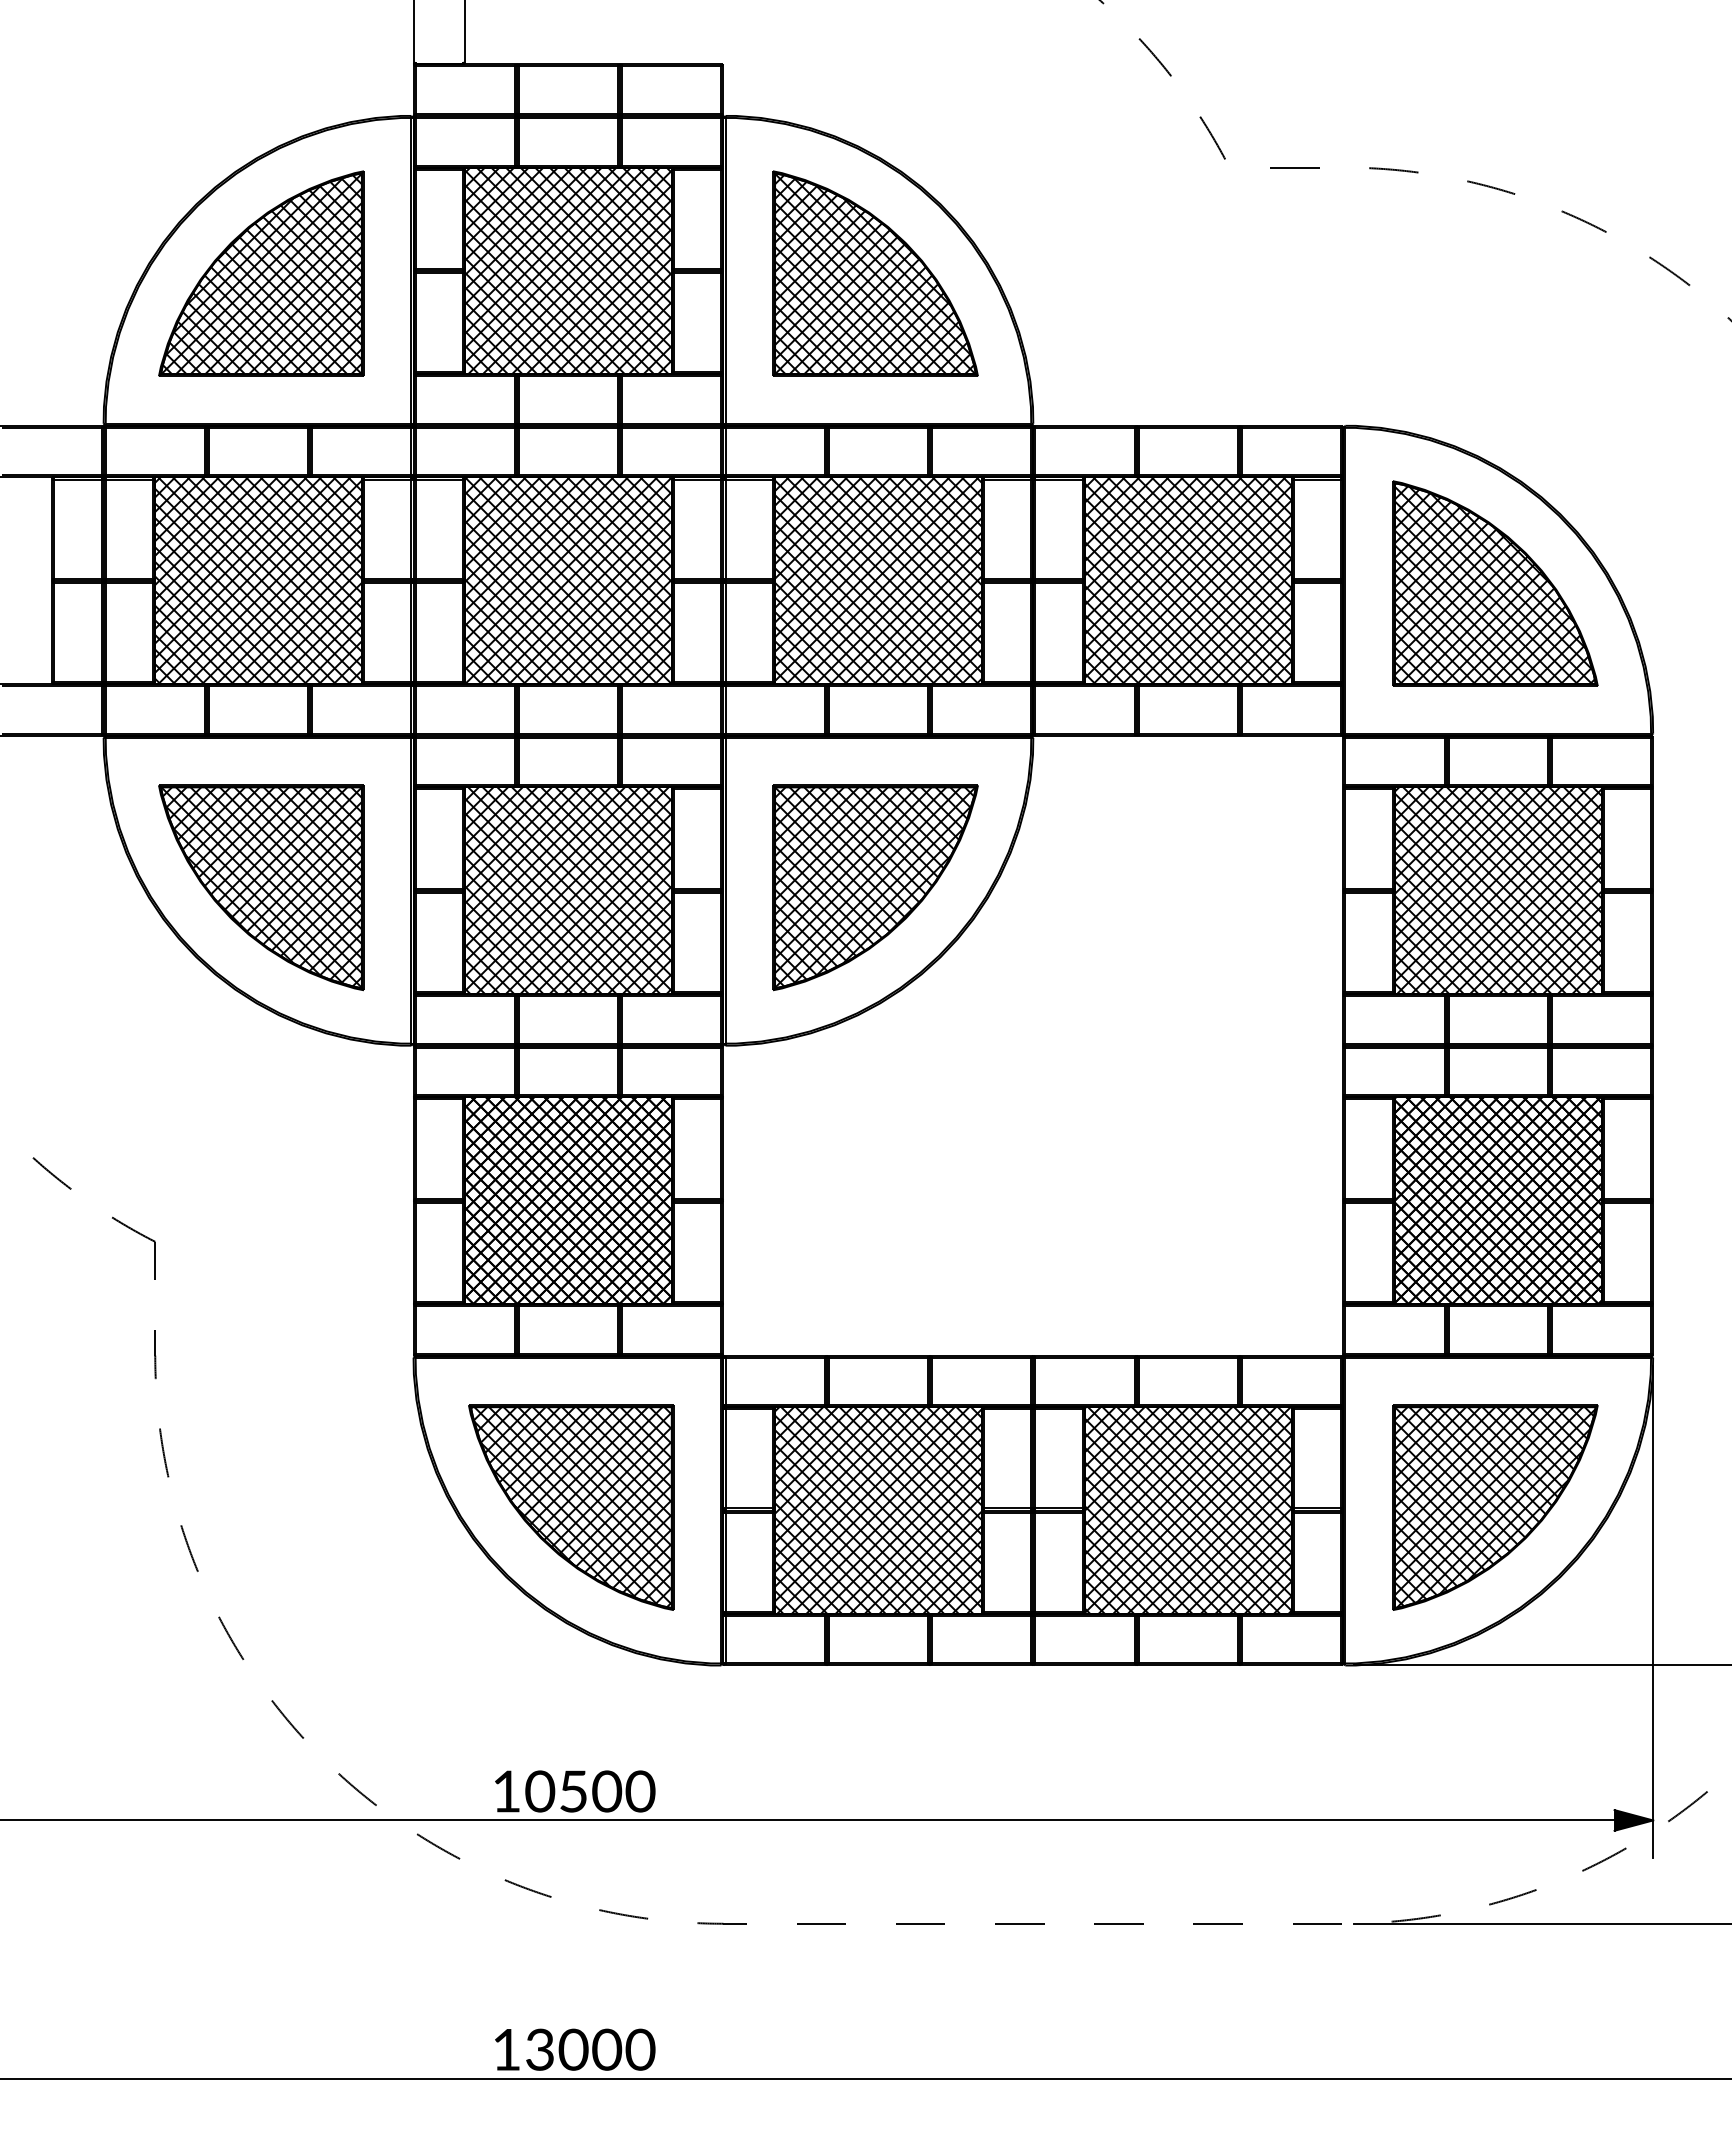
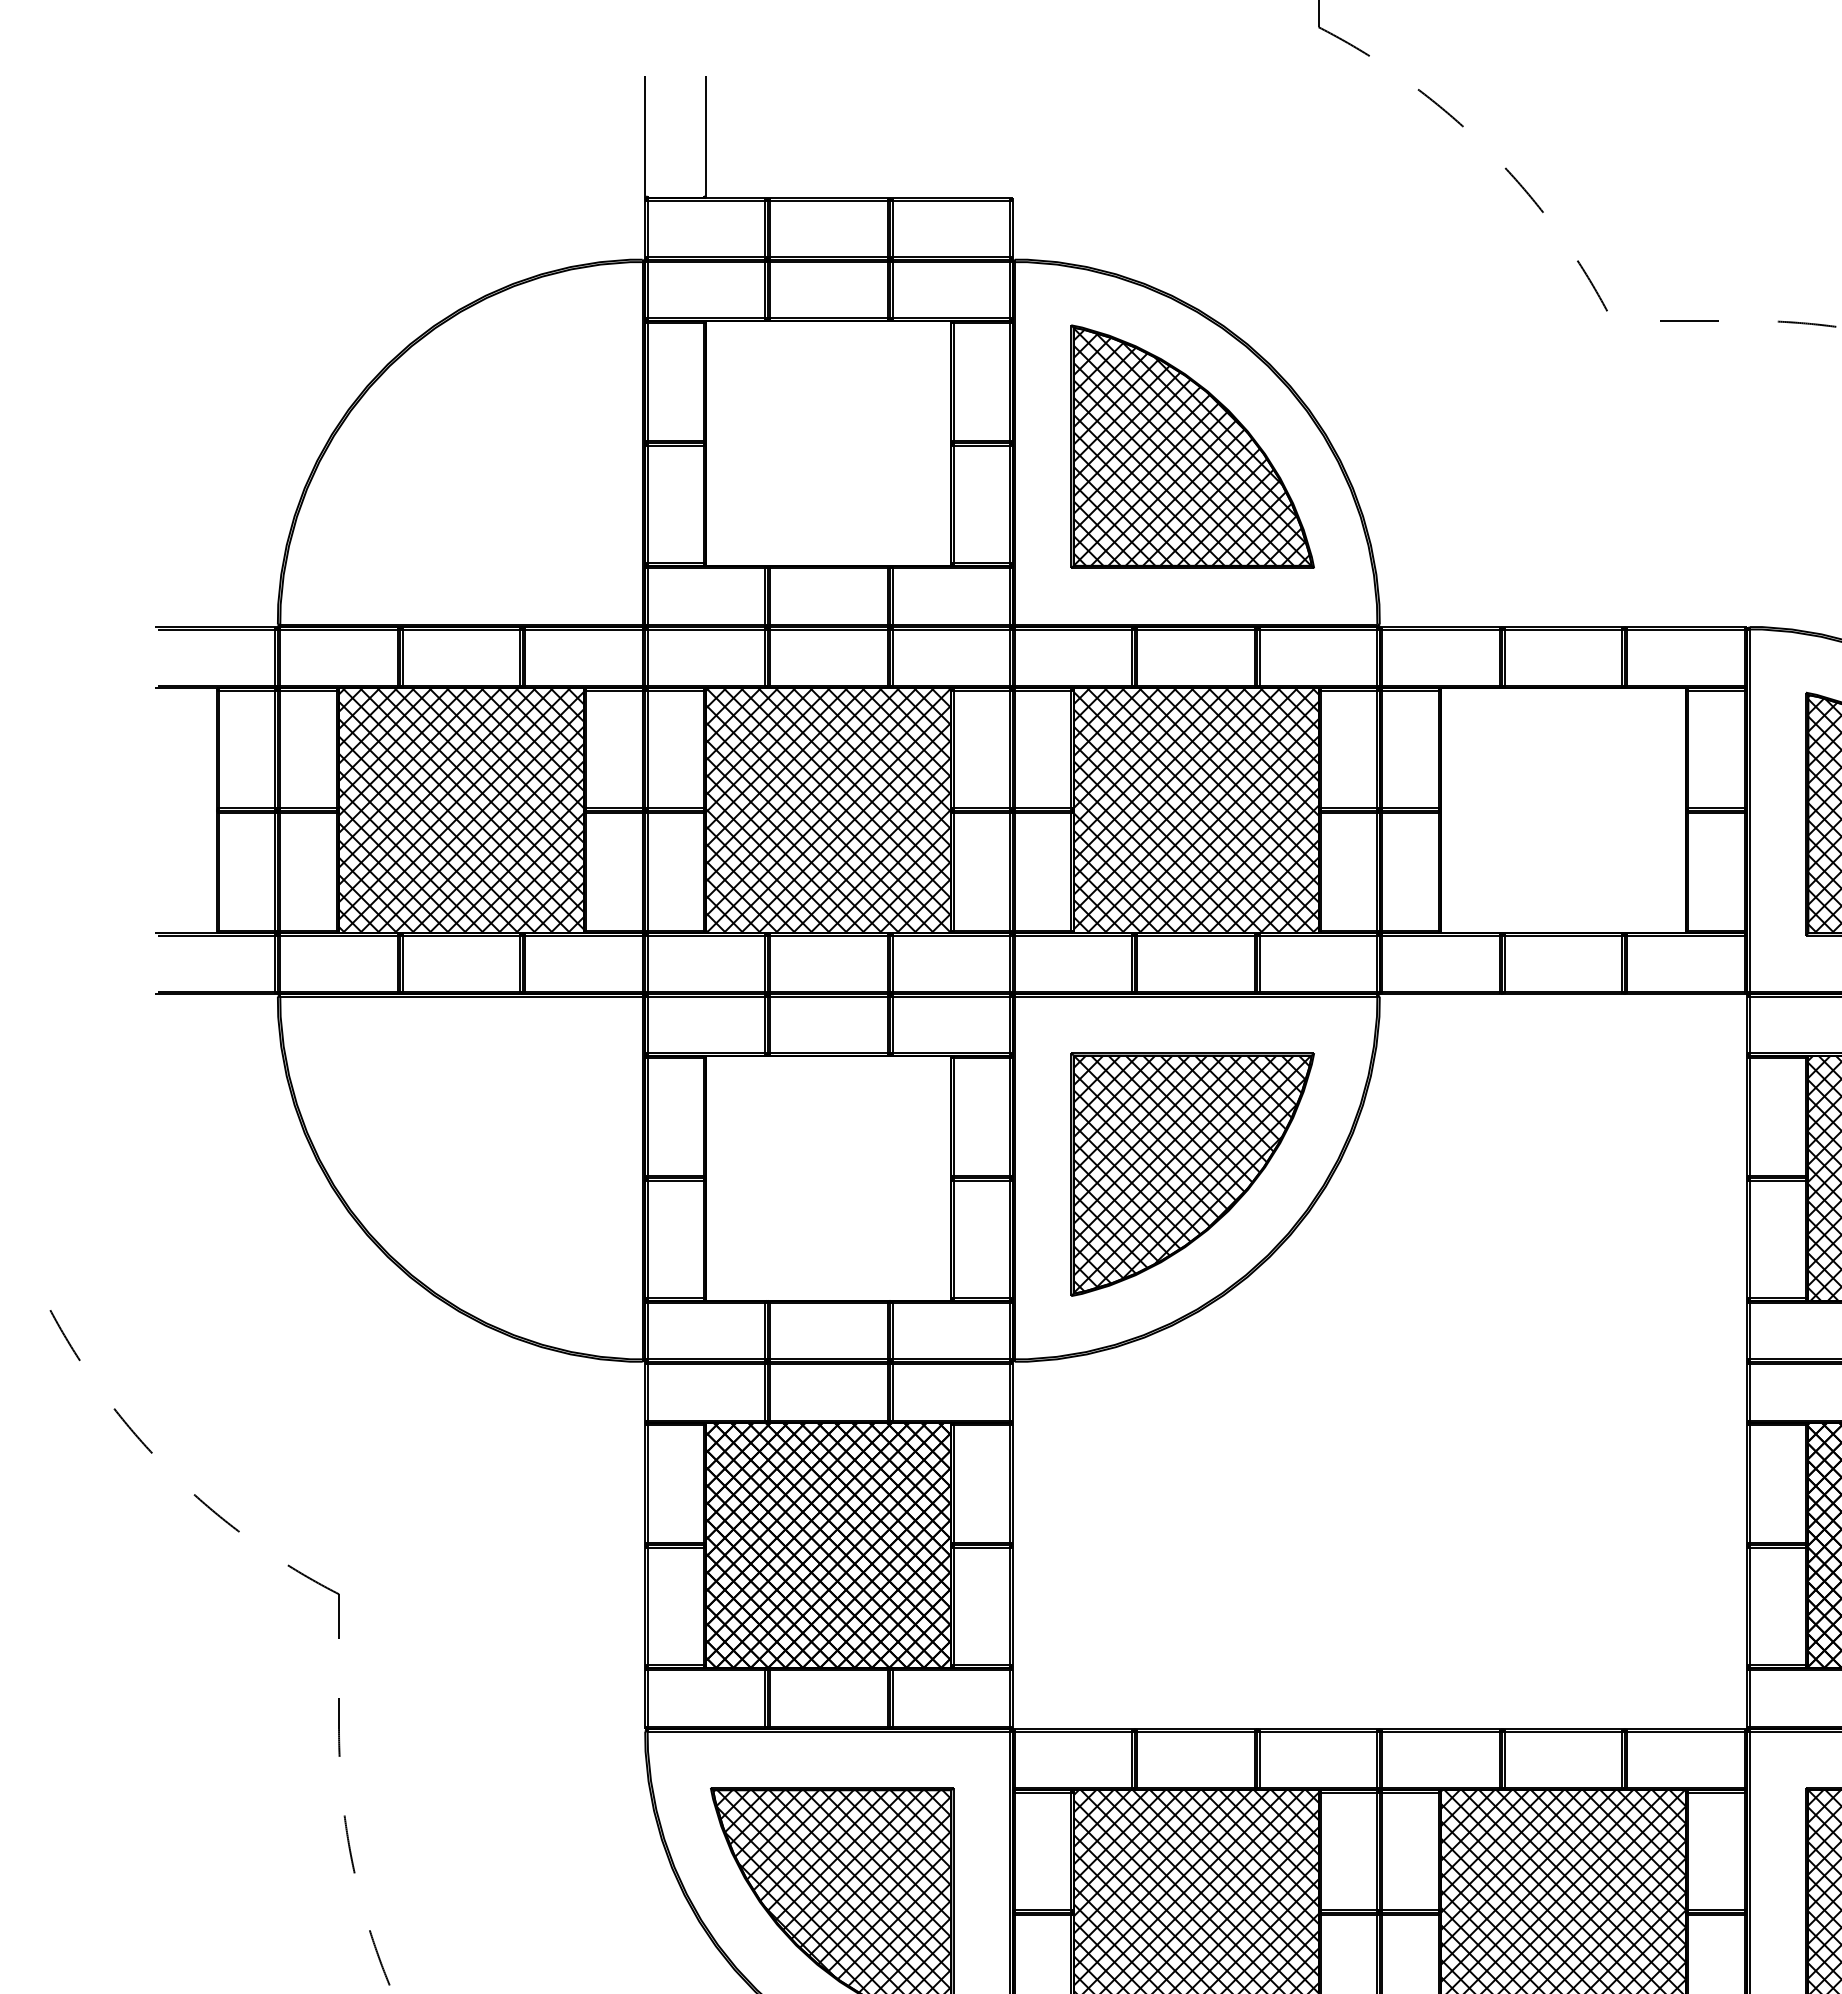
hatch: (568, 270) -> (828, 442), removed
part: (261, 273) -> (464, 446), removed
hatch: (1188, 580) -> (1563, 810), removed
part: (261, 887) -> (464, 1174), removed
hatch: (568, 890) -> (828, 1177), removed

